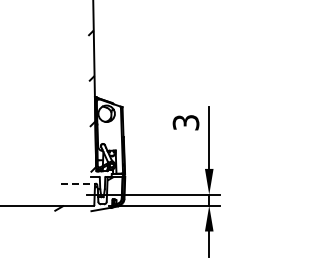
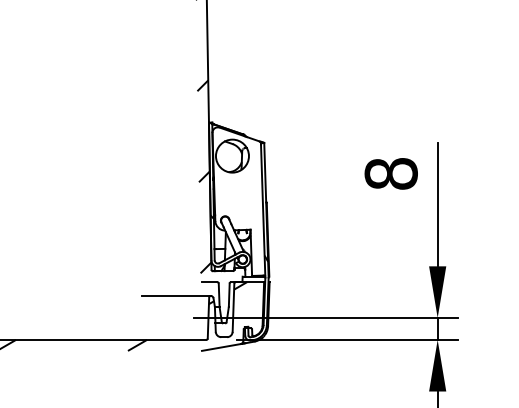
text: (185, 122) -> (390, 173), 3 -> 8
line: (79, 183) -> (178, 295), dashed -> solid

